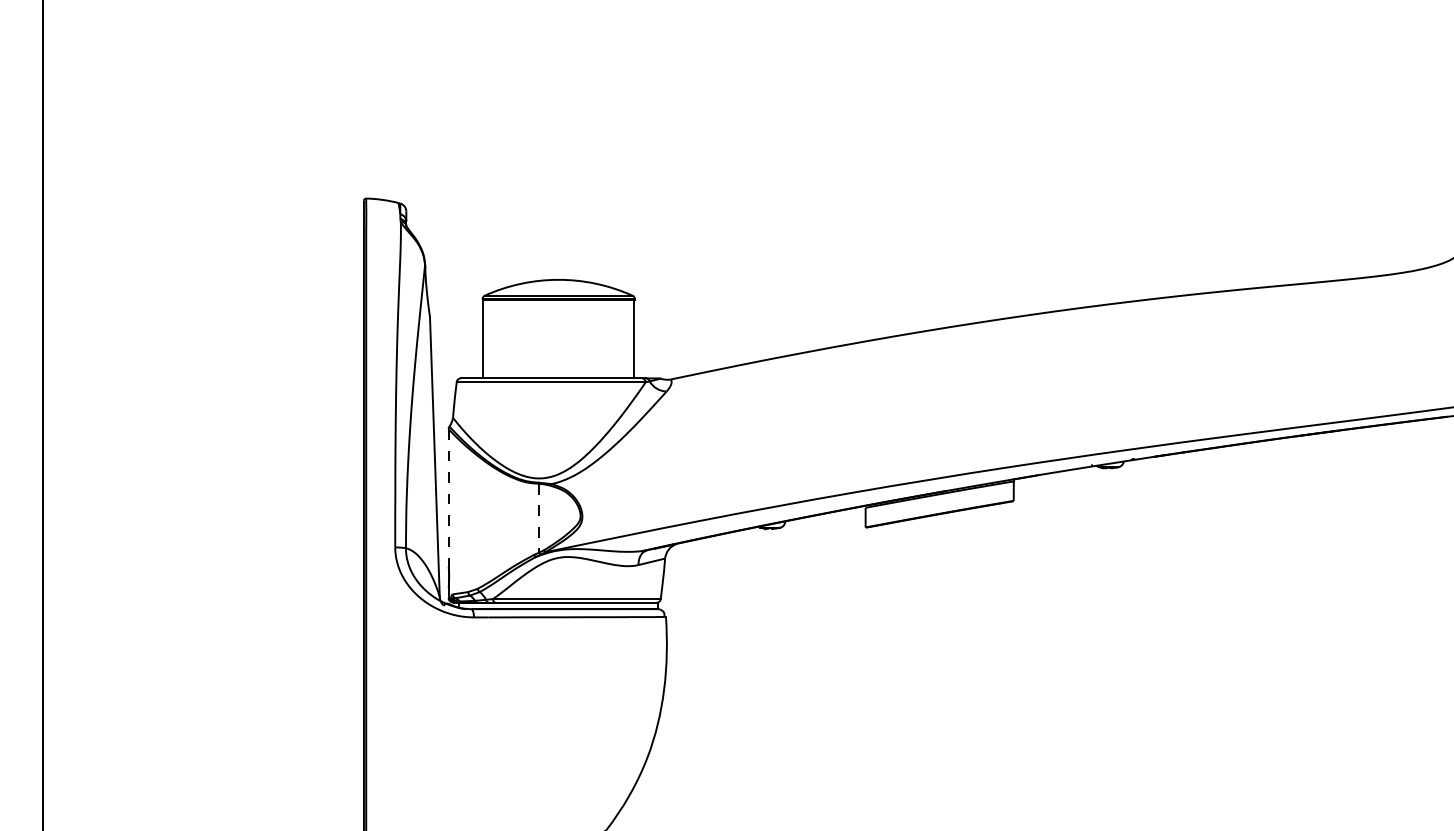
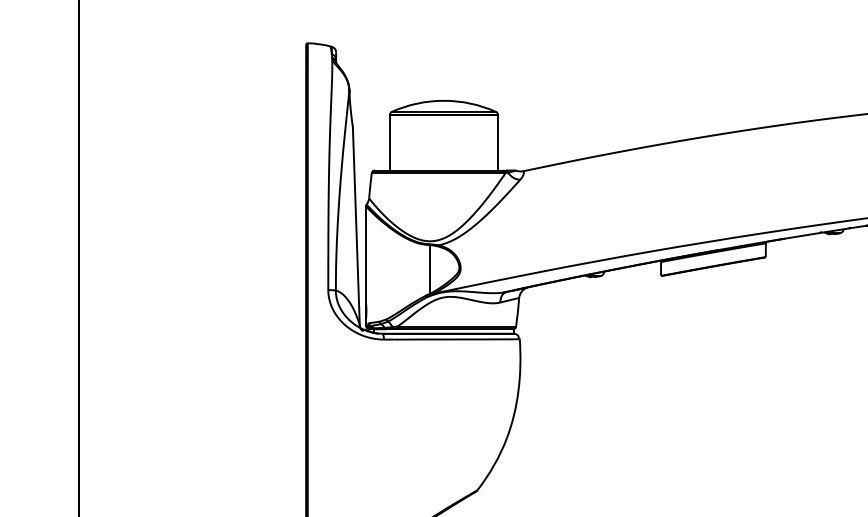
line: (448, 497) -> (365, 254), dashed -> solid
line: (539, 518) -> (430, 269), dashed -> solid

